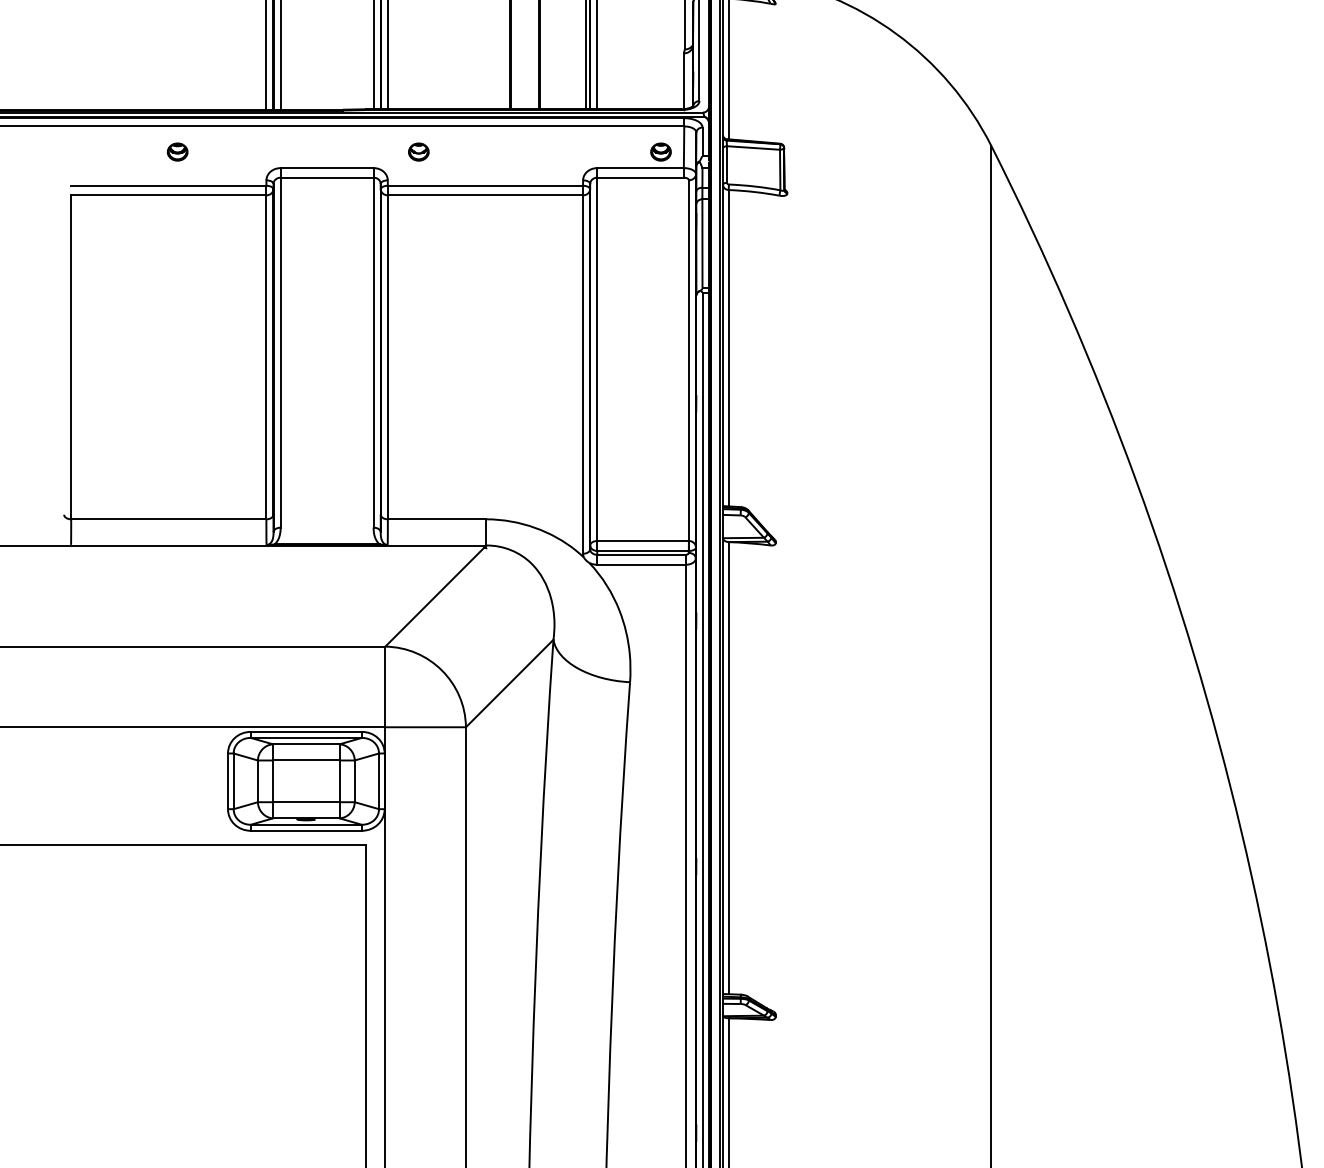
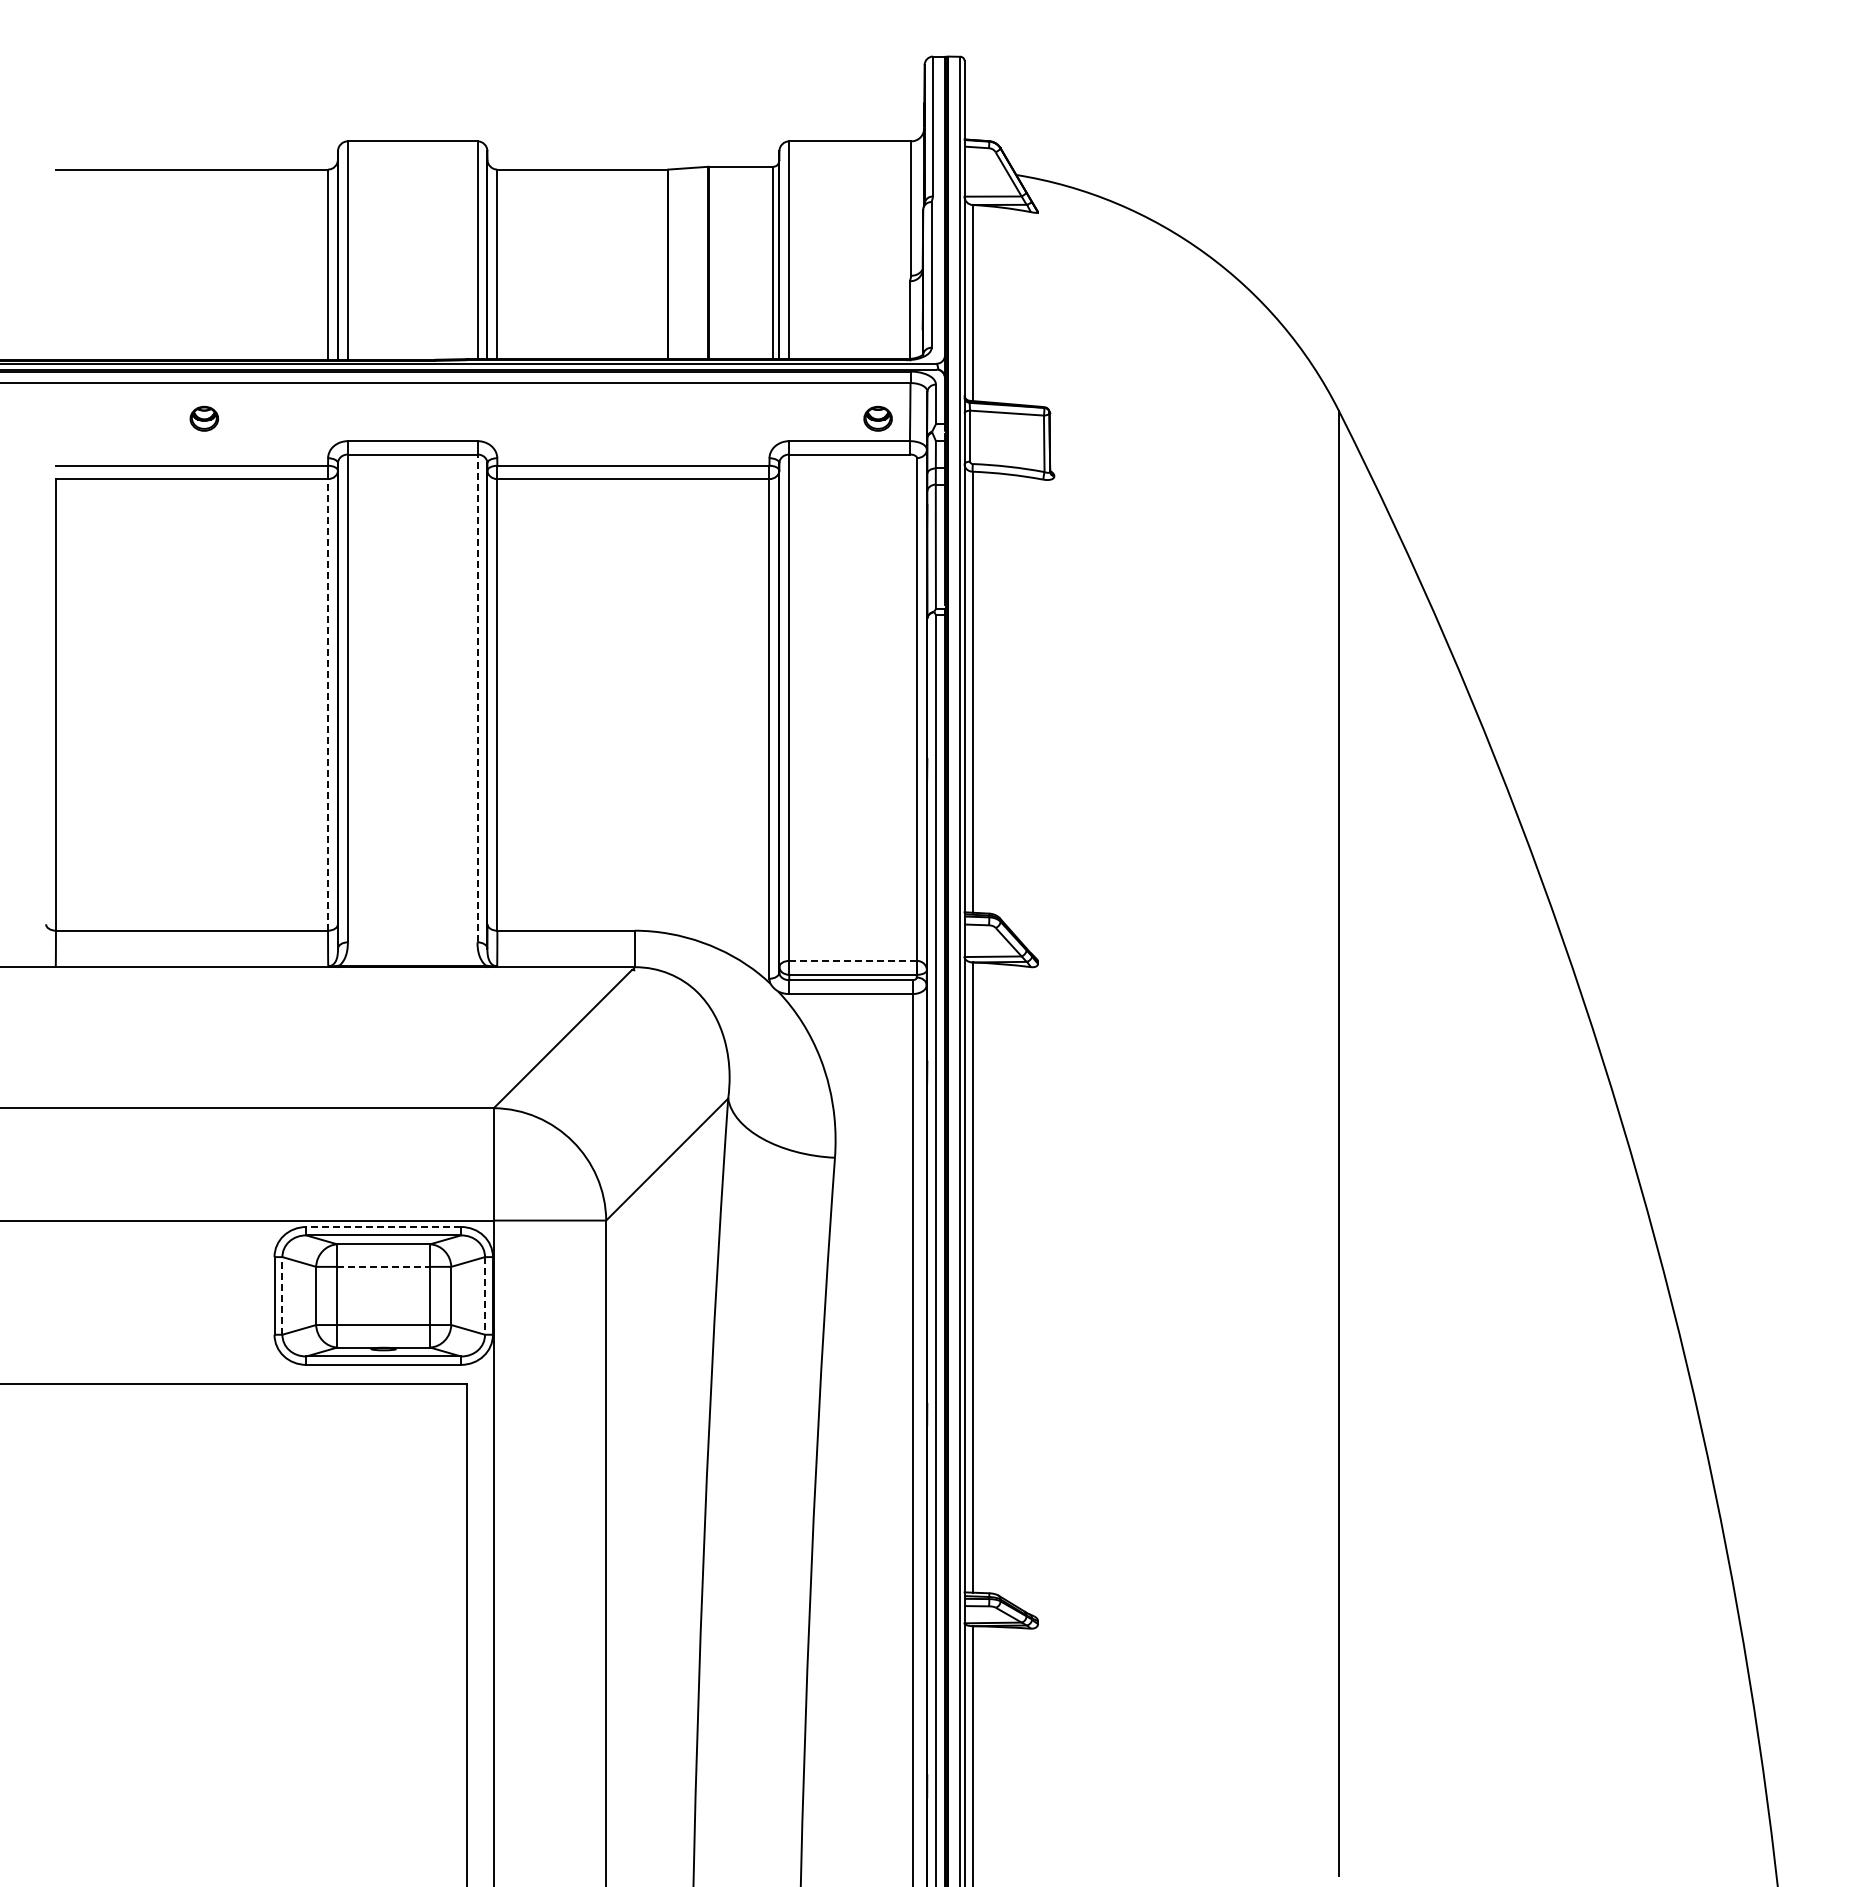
part: (418, 151) -> (540, 418), removed
line: (373, 352) -> (477, 698), solid -> dashed
line: (266, 357) -> (328, 704), solid -> dashed
line: (643, 540) -> (853, 960), solid -> dashed
line: (306, 732) -> (383, 1227), solid -> dashed
line: (306, 760) -> (384, 1266), solid -> dashed
line: (233, 781) -> (282, 1295), solid -> dashed
line: (378, 781) -> (484, 1295), solid -> dashed

